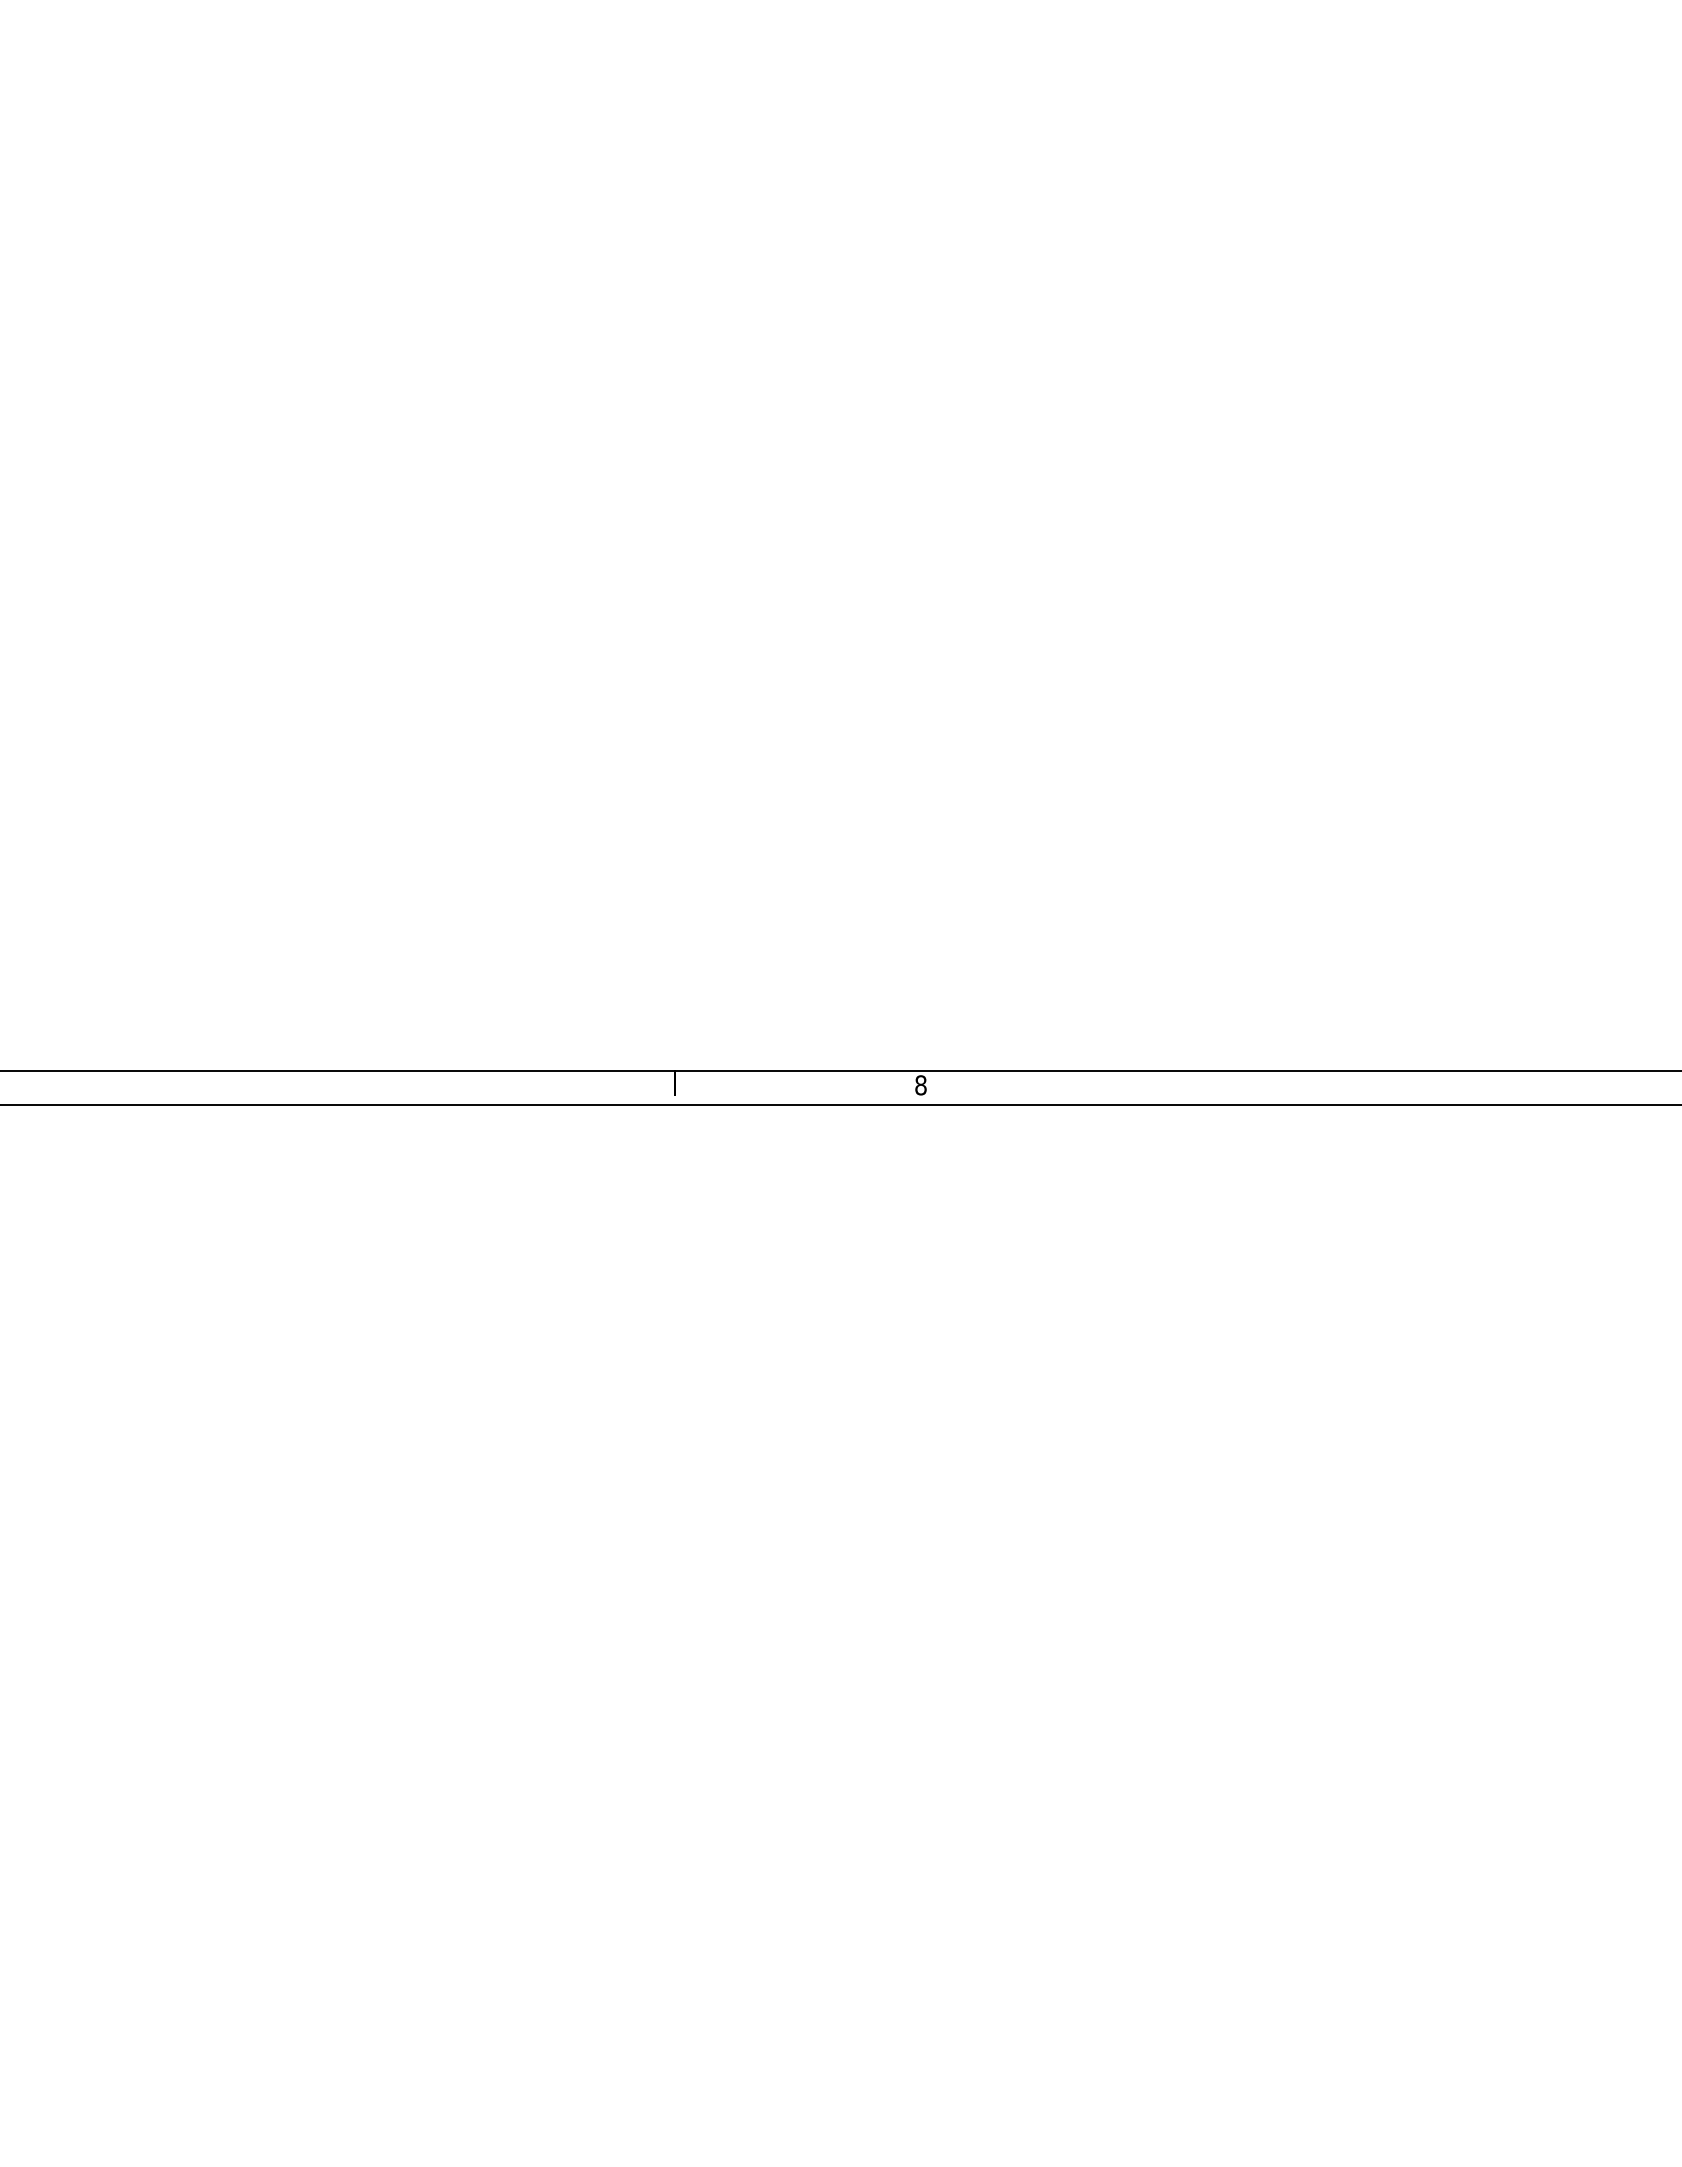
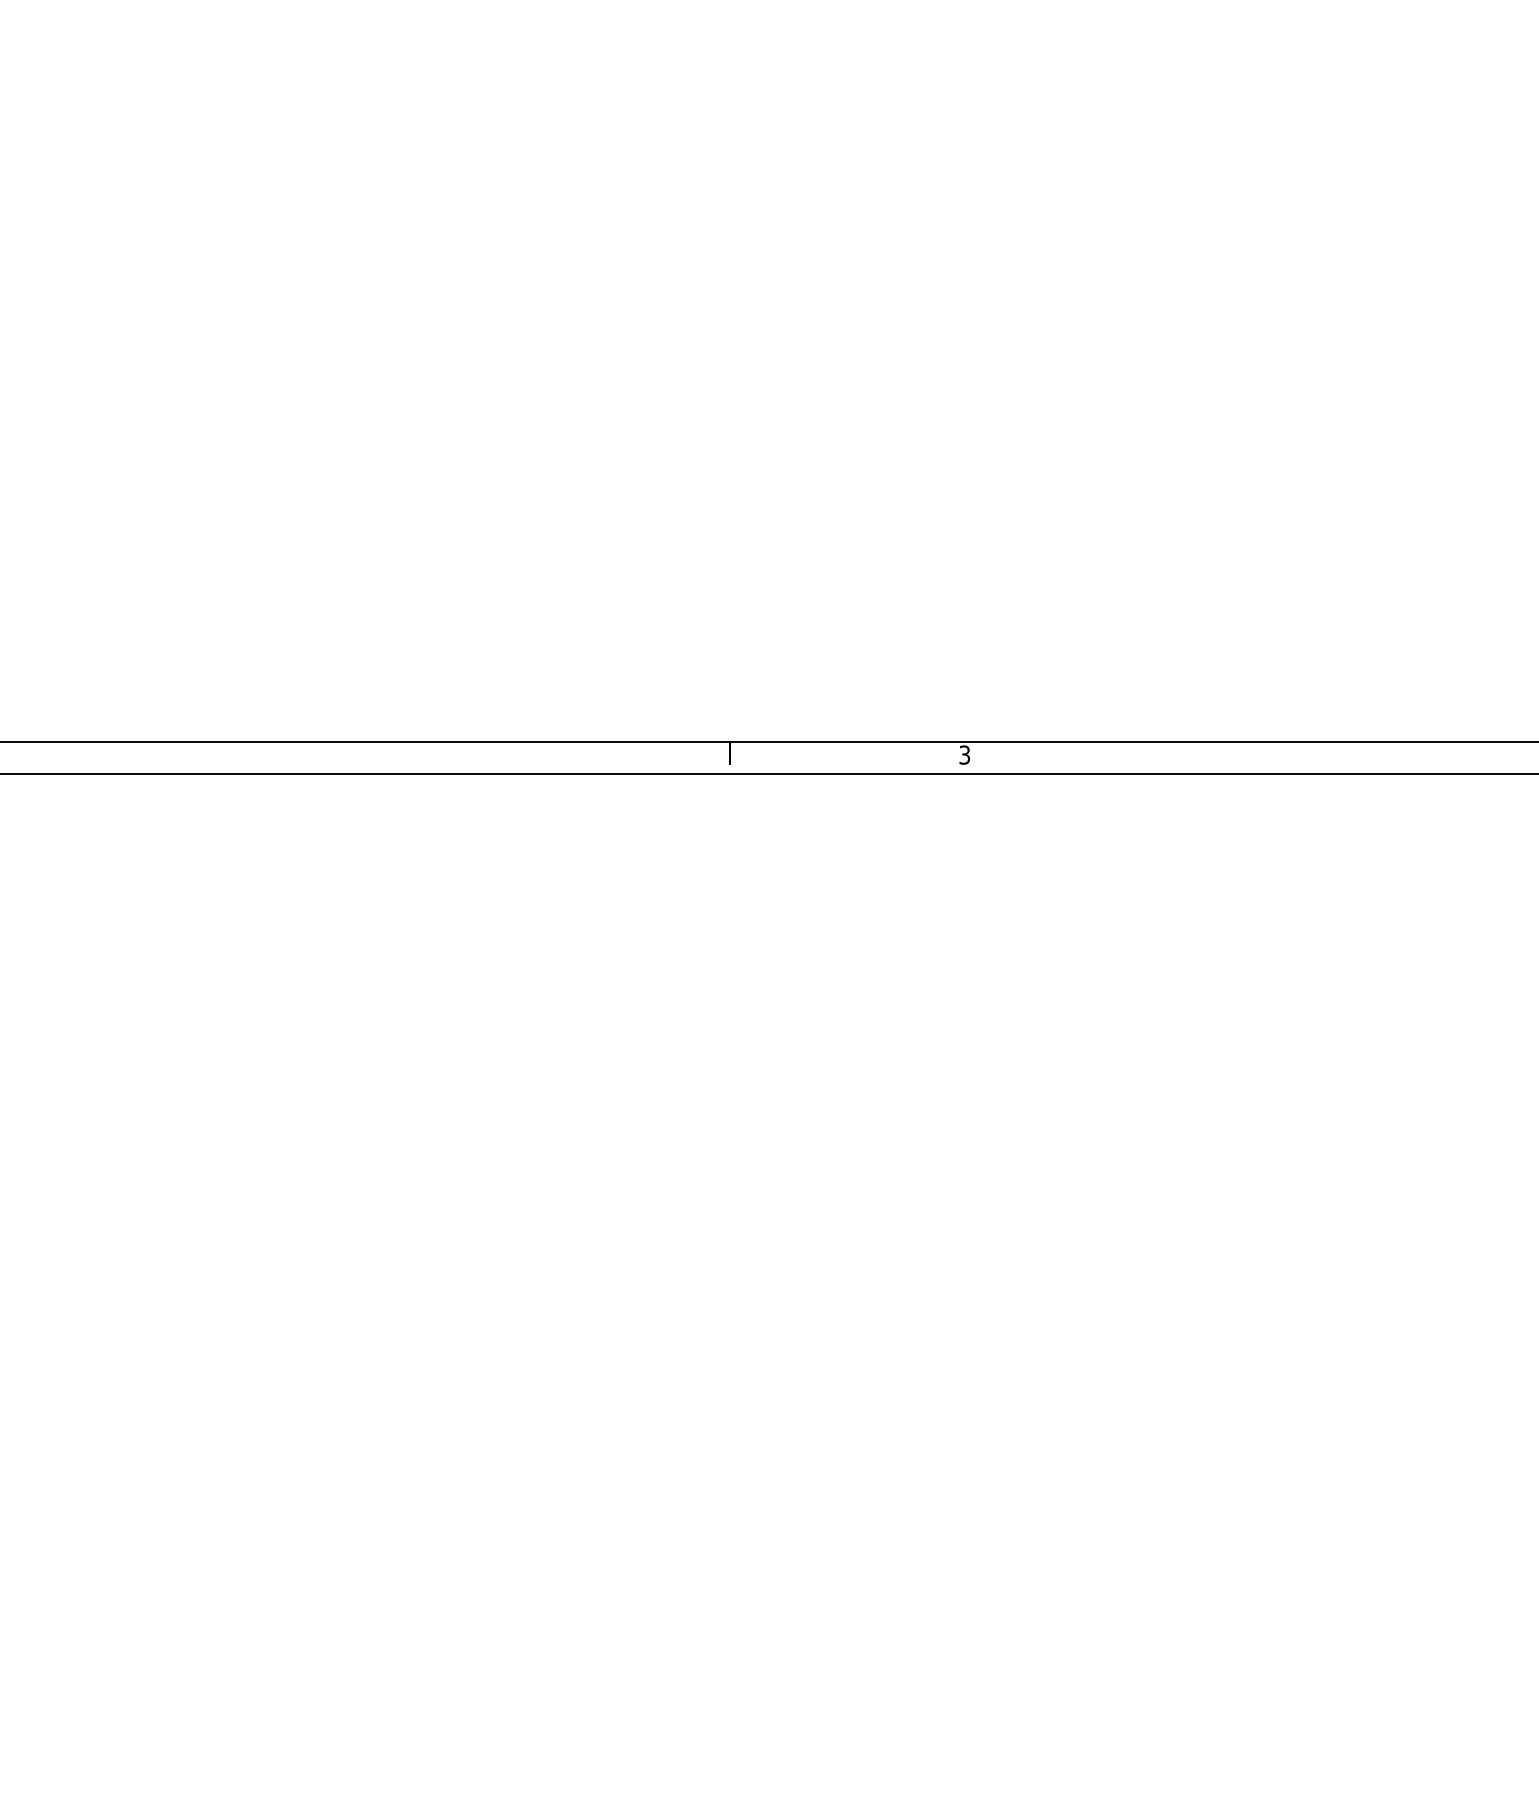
text: (920, 1085) -> (964, 755), 8 -> 3

